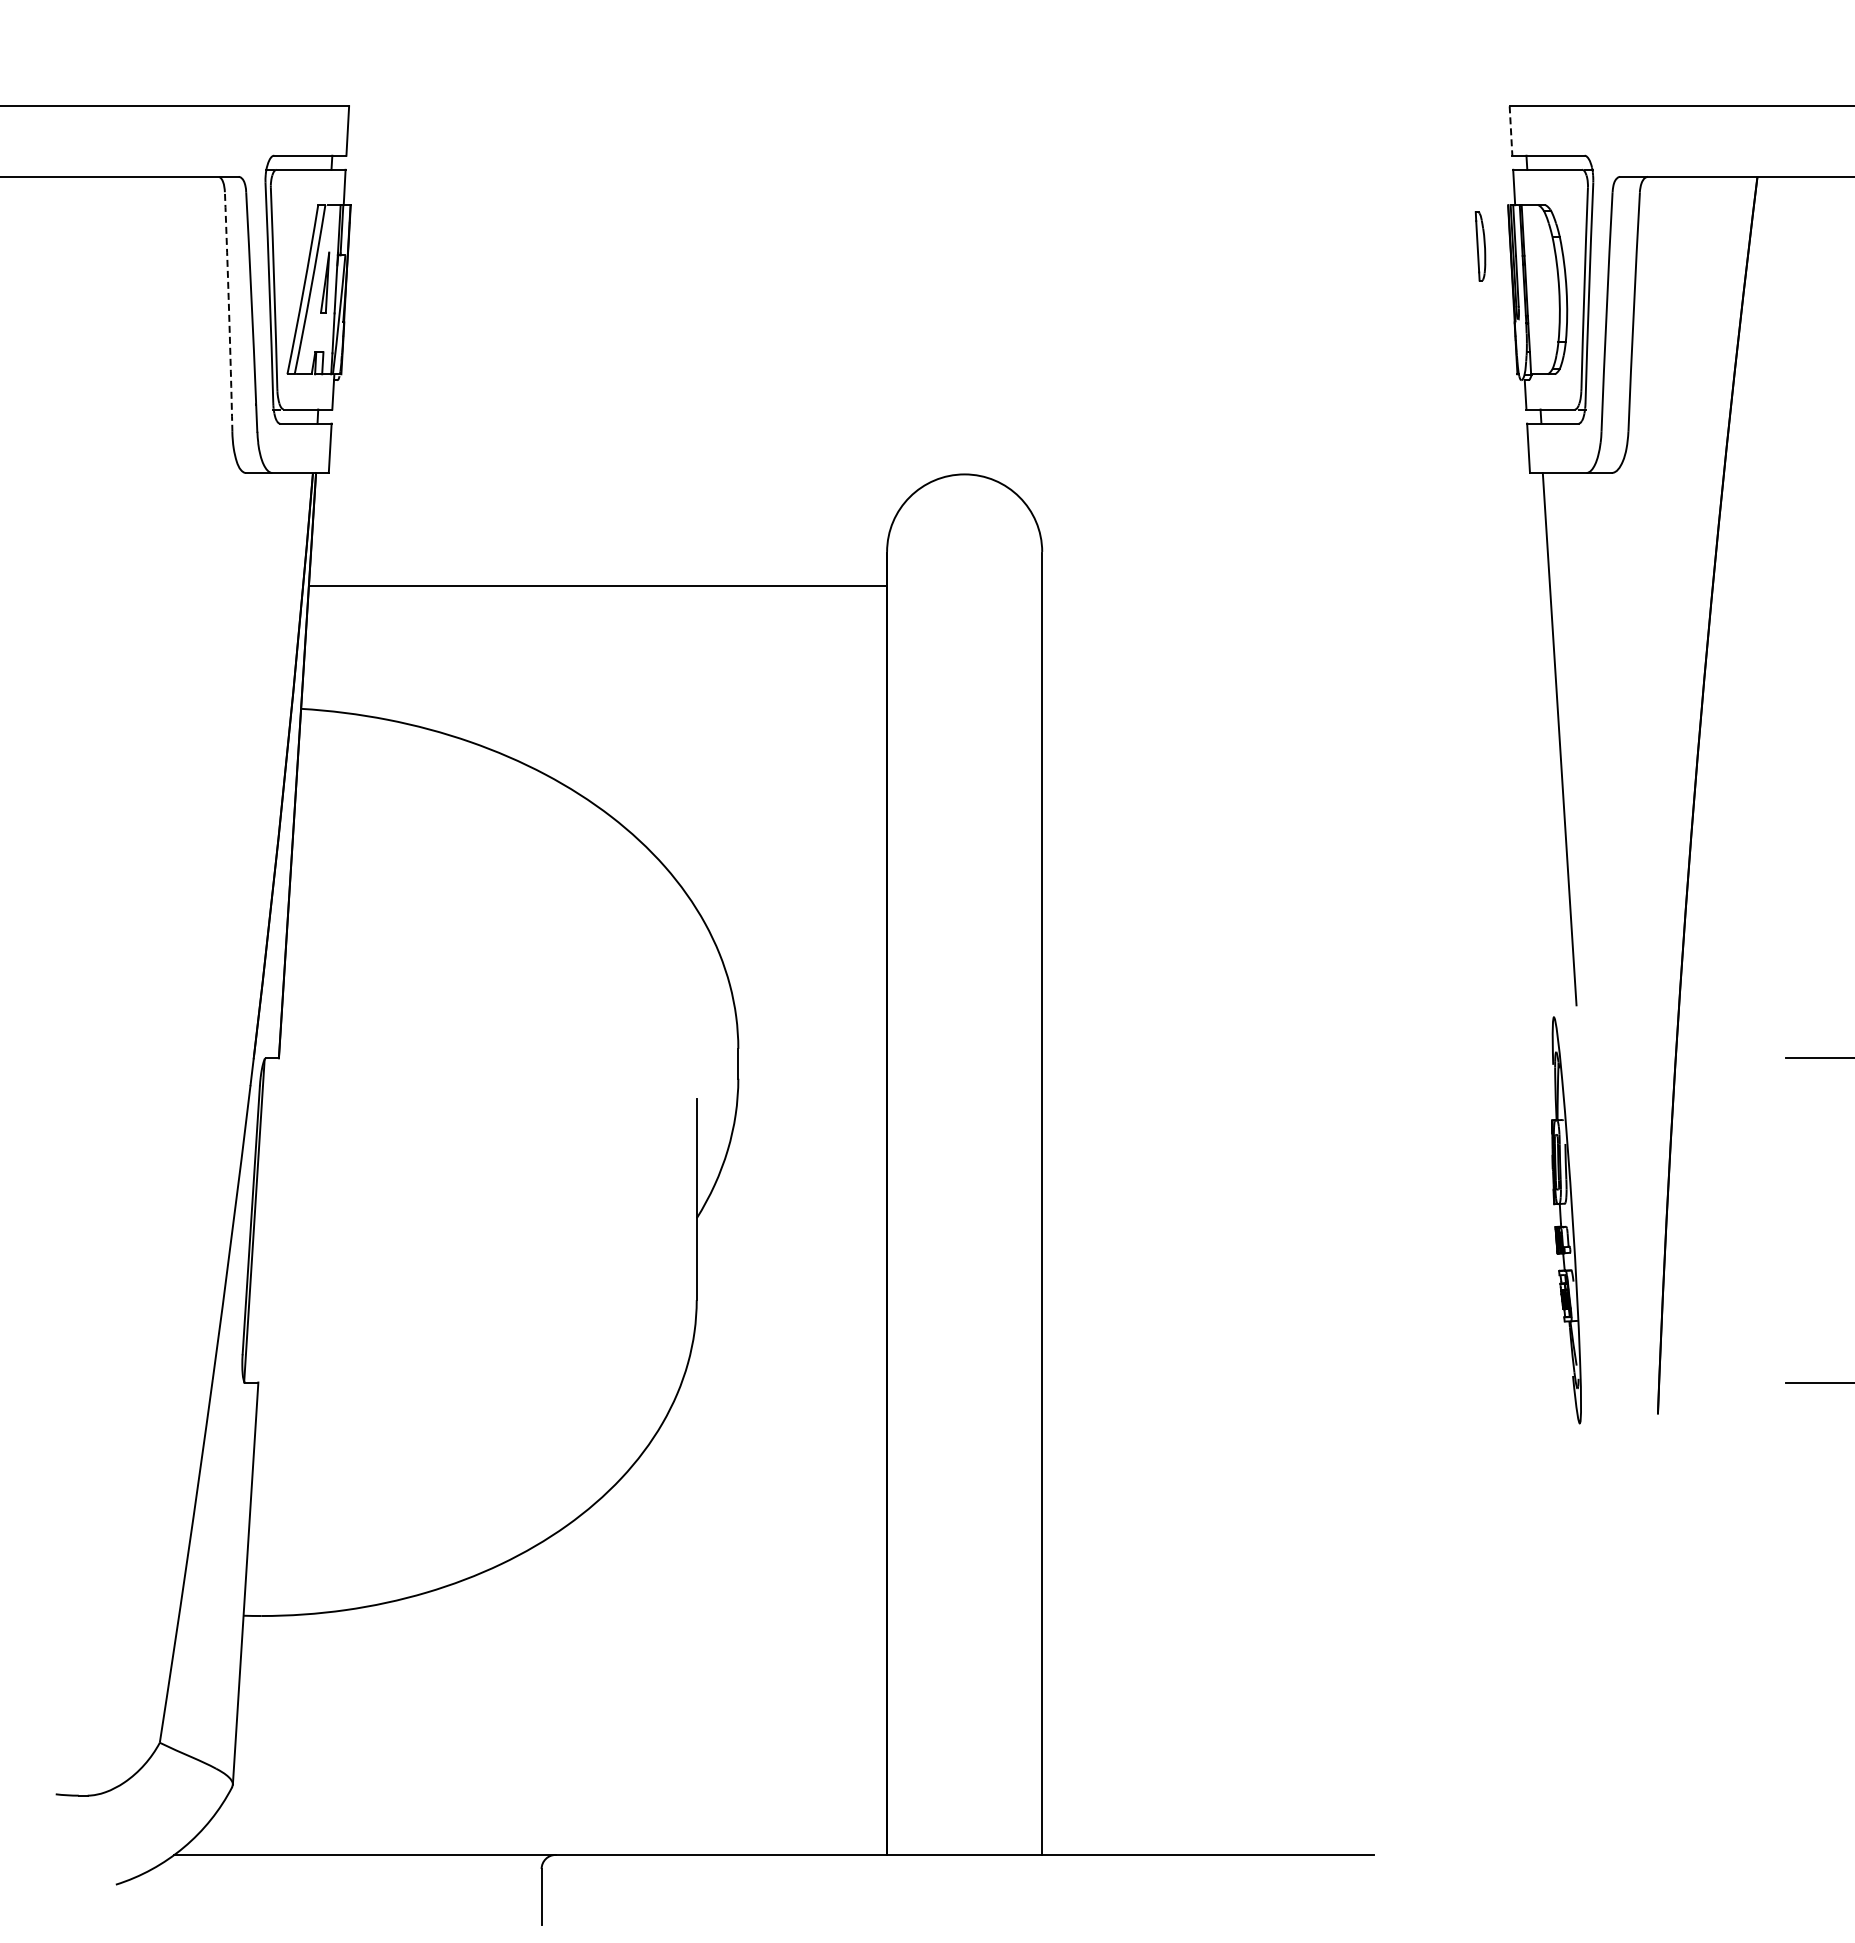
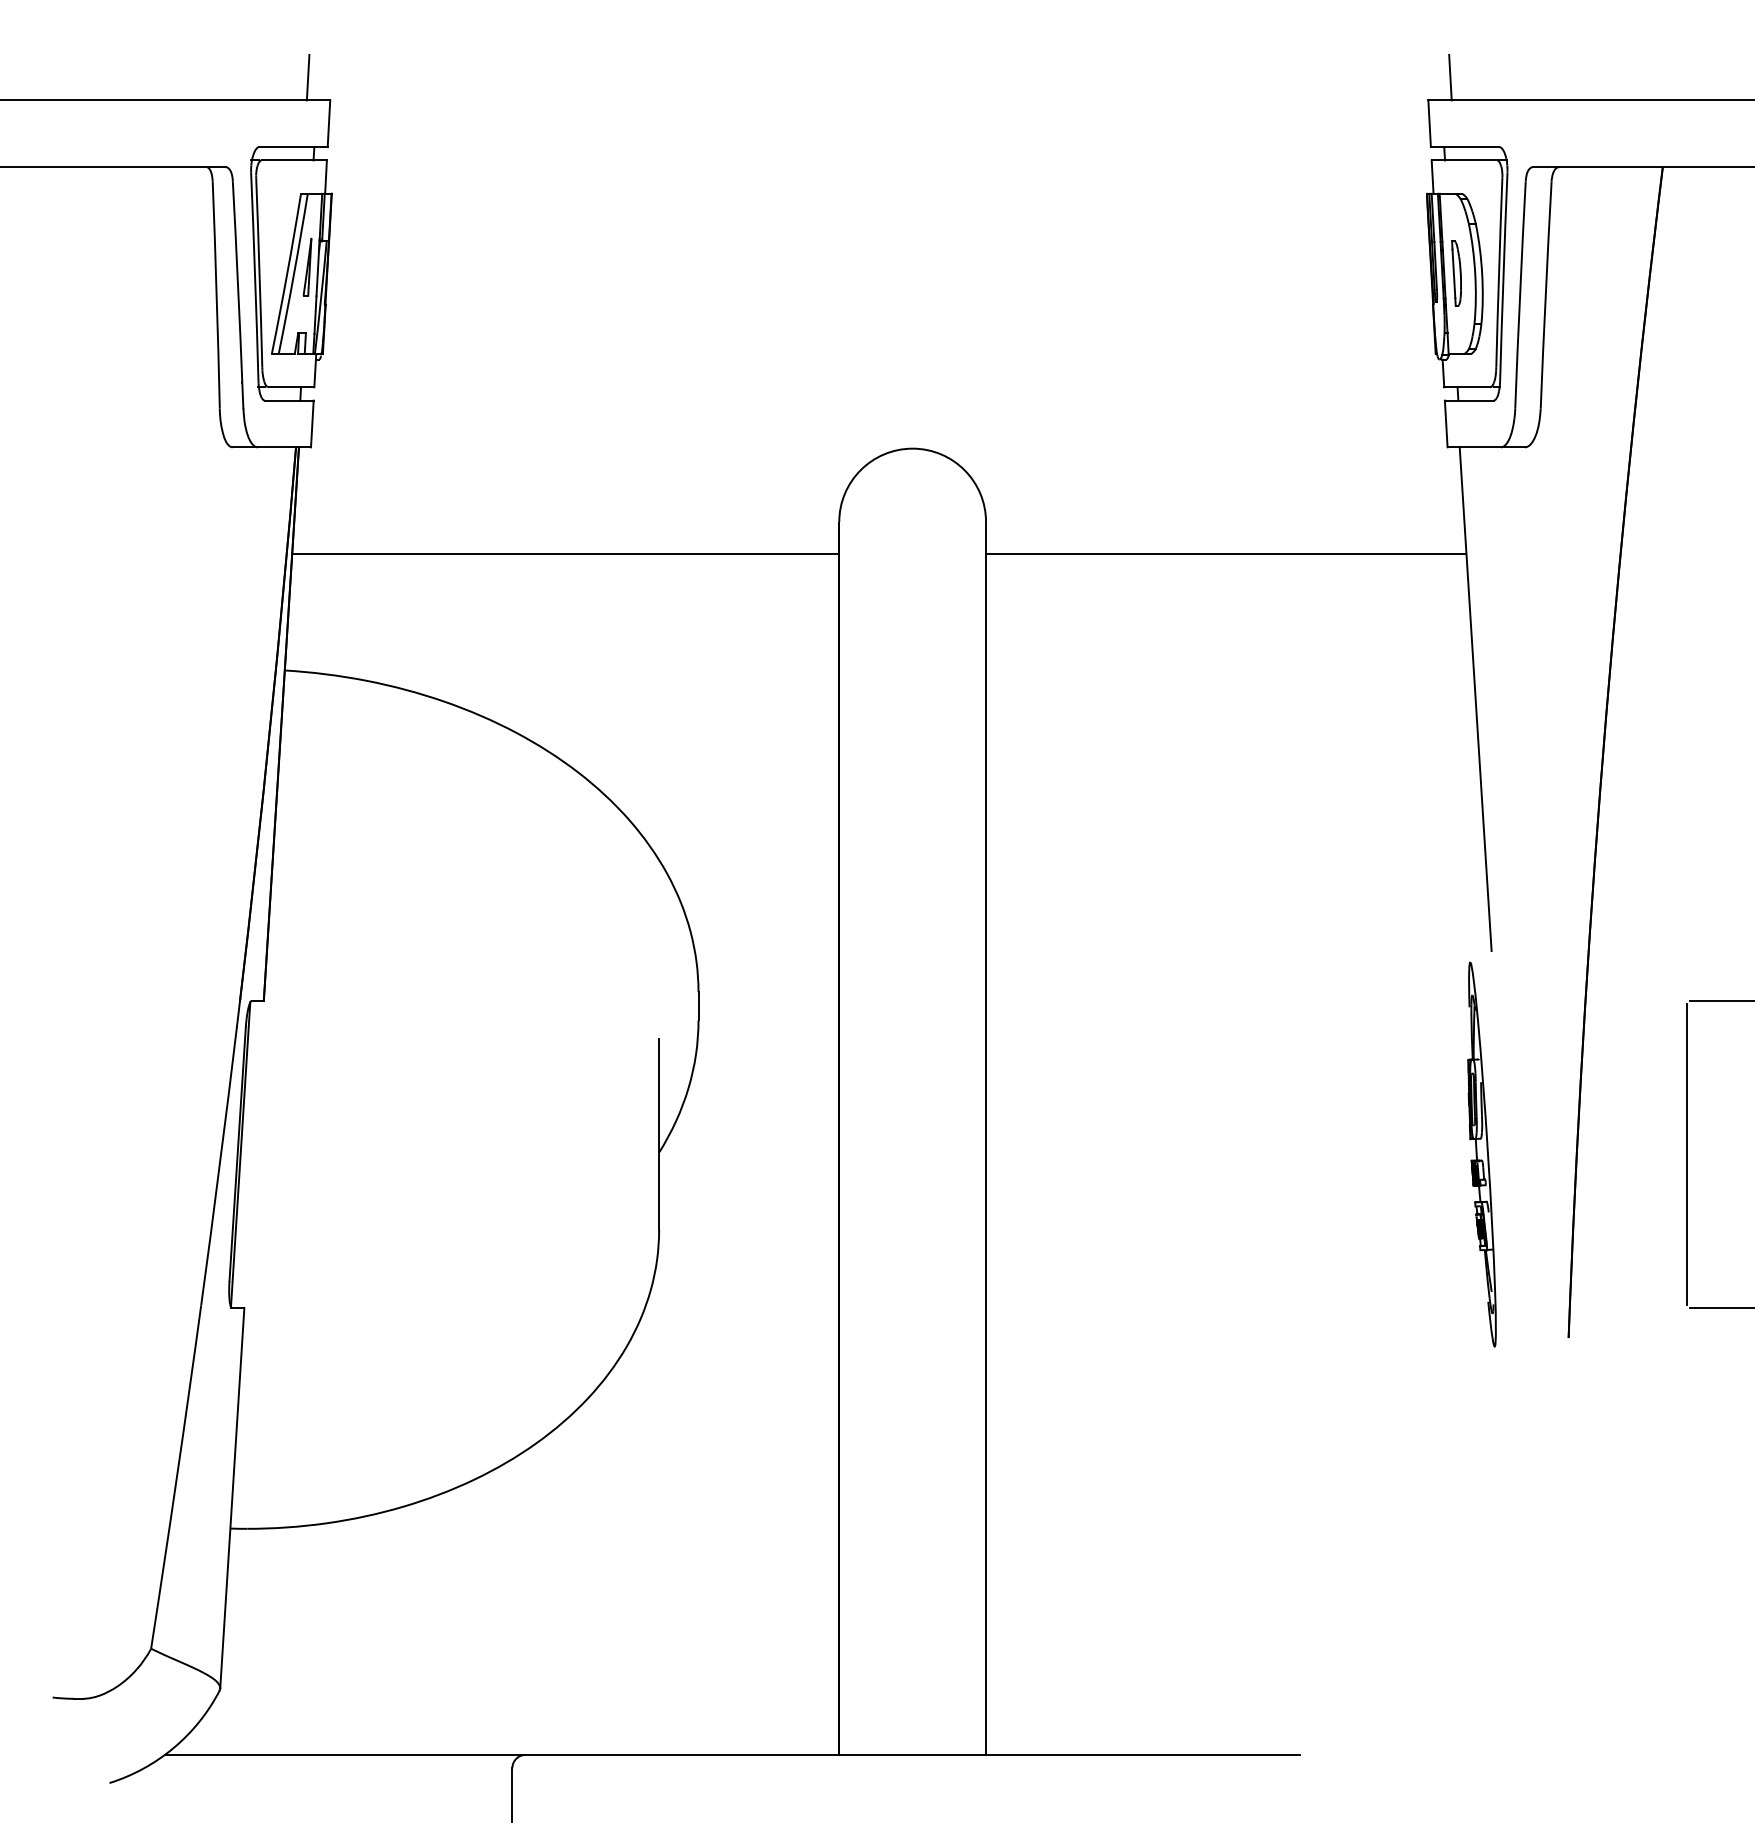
line: (325, 82) -> (307, 77), added
line: (1532, 82) -> (1449, 77), added
line: (1511, 131) -> (1430, 124), dashed -> solid
part: (1480, 246) -> (1456, 273), moved
arc: (229, 312) -> (217, 295), dashed -> solid
line: (1295, 585) -> (1225, 553), added
line: (1782, 1220) -> (1686, 1154), added

